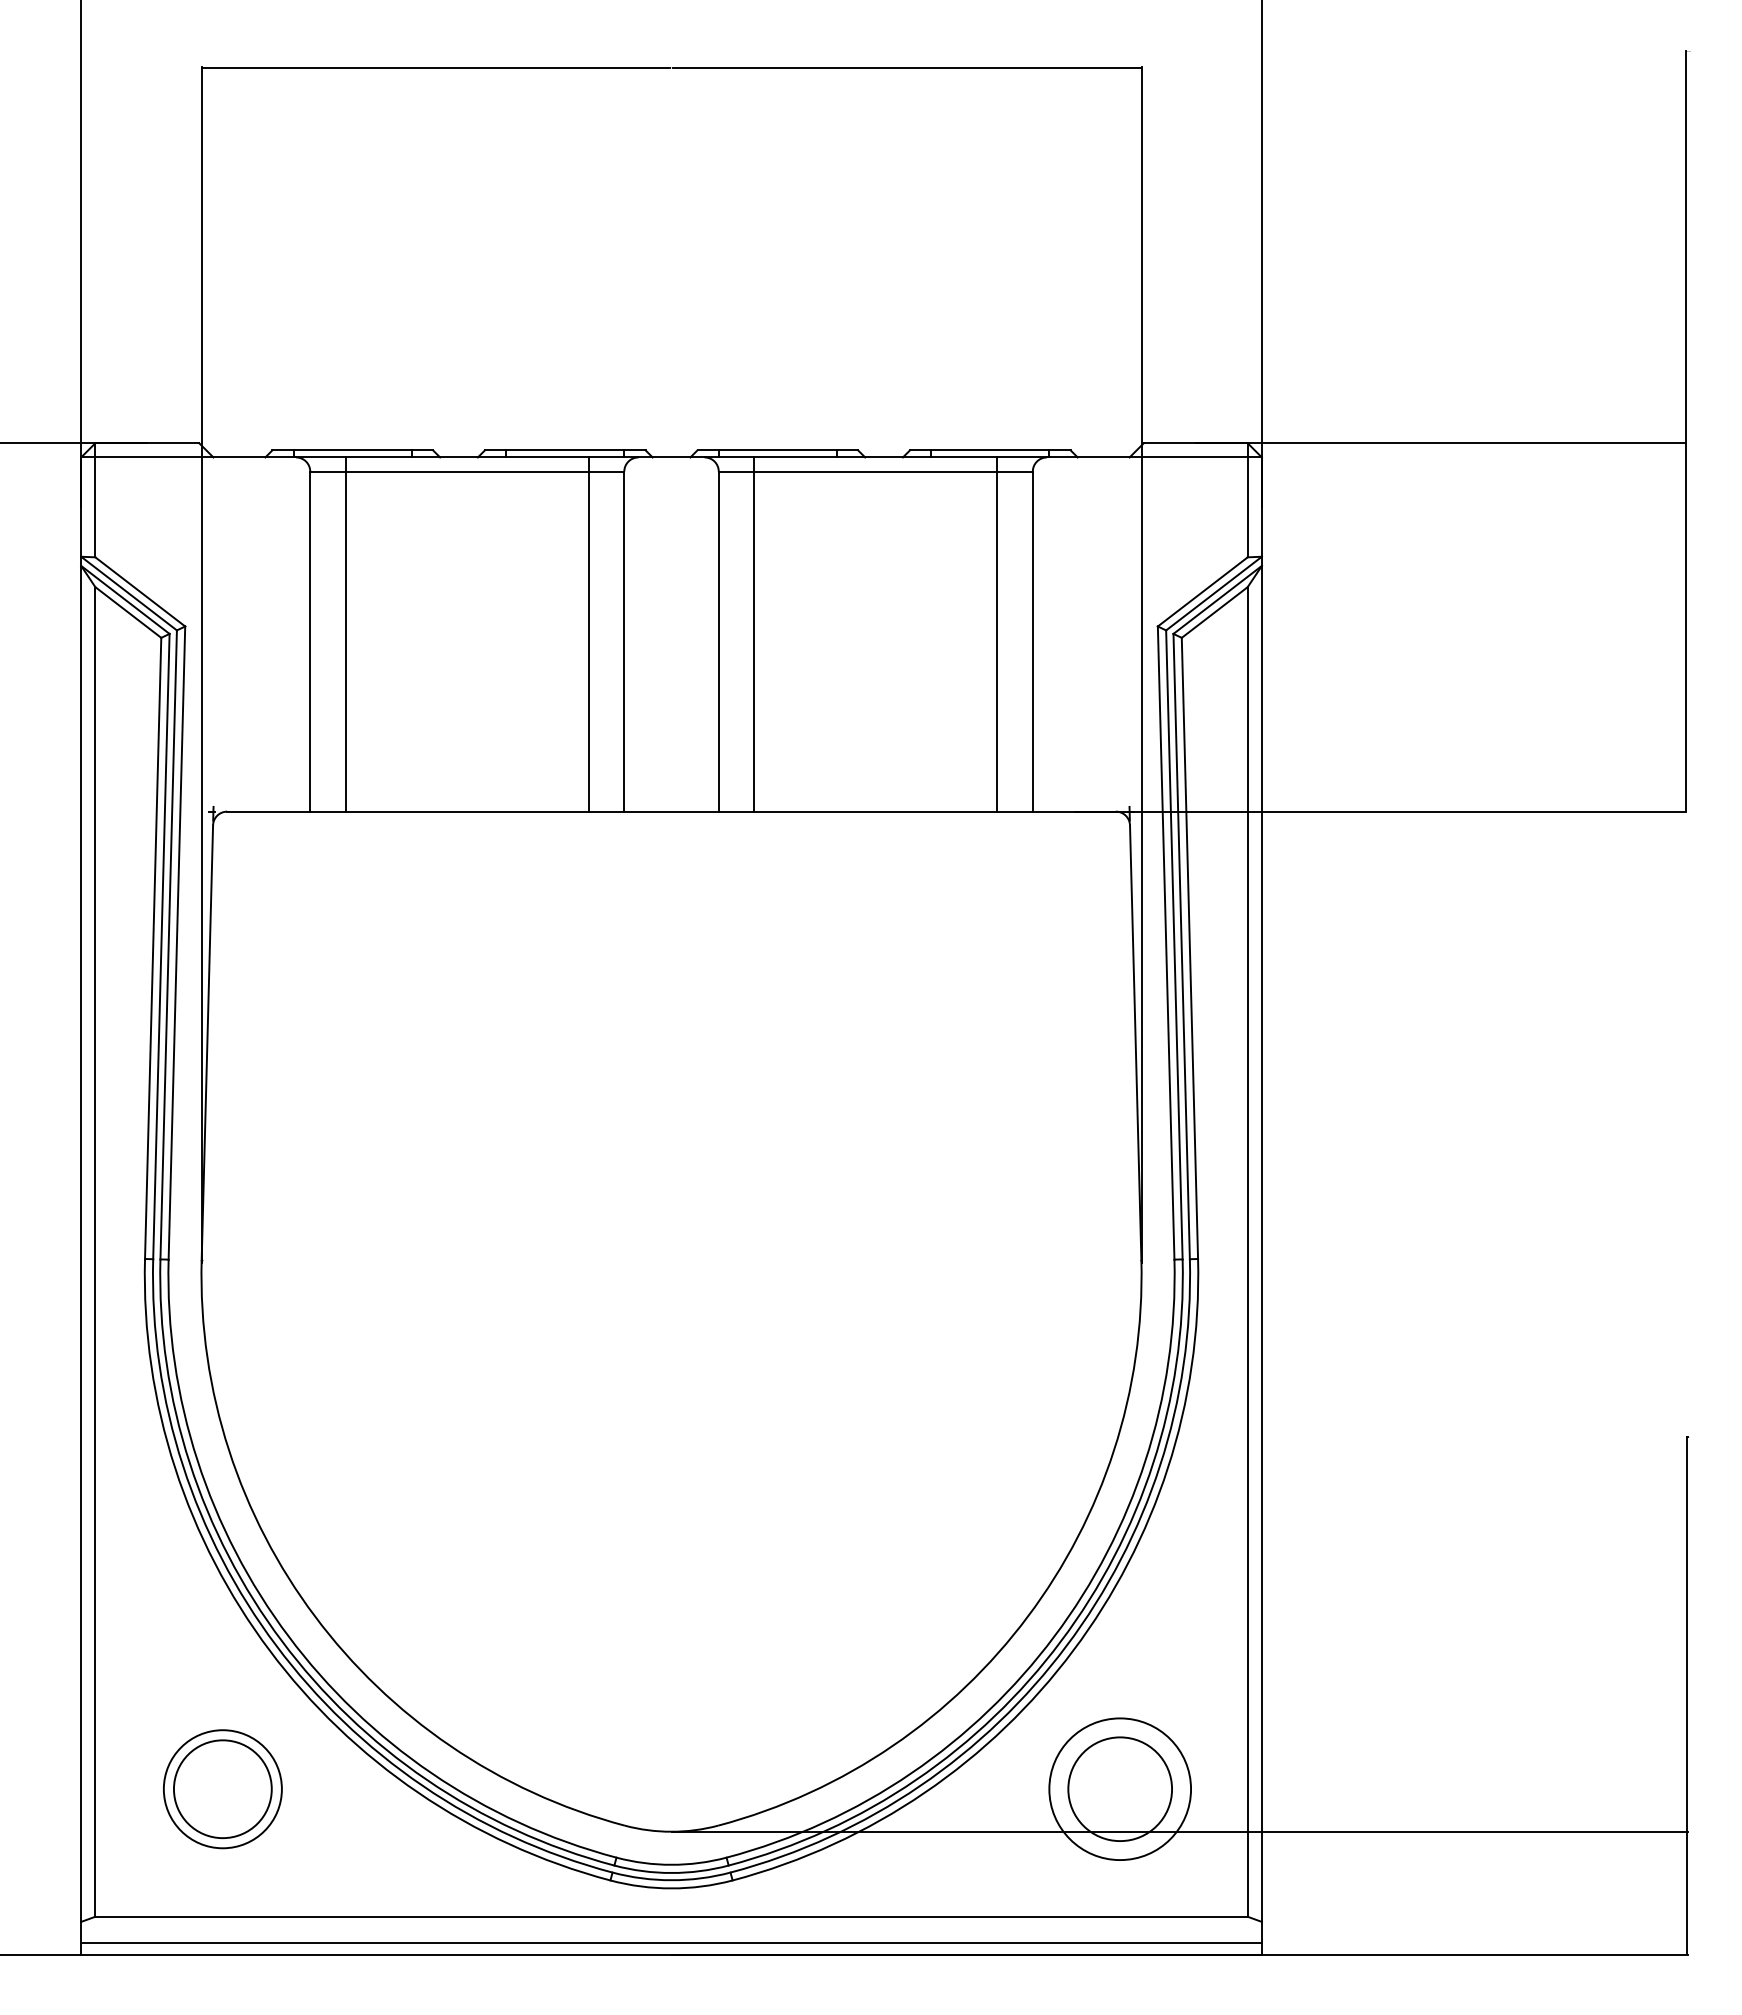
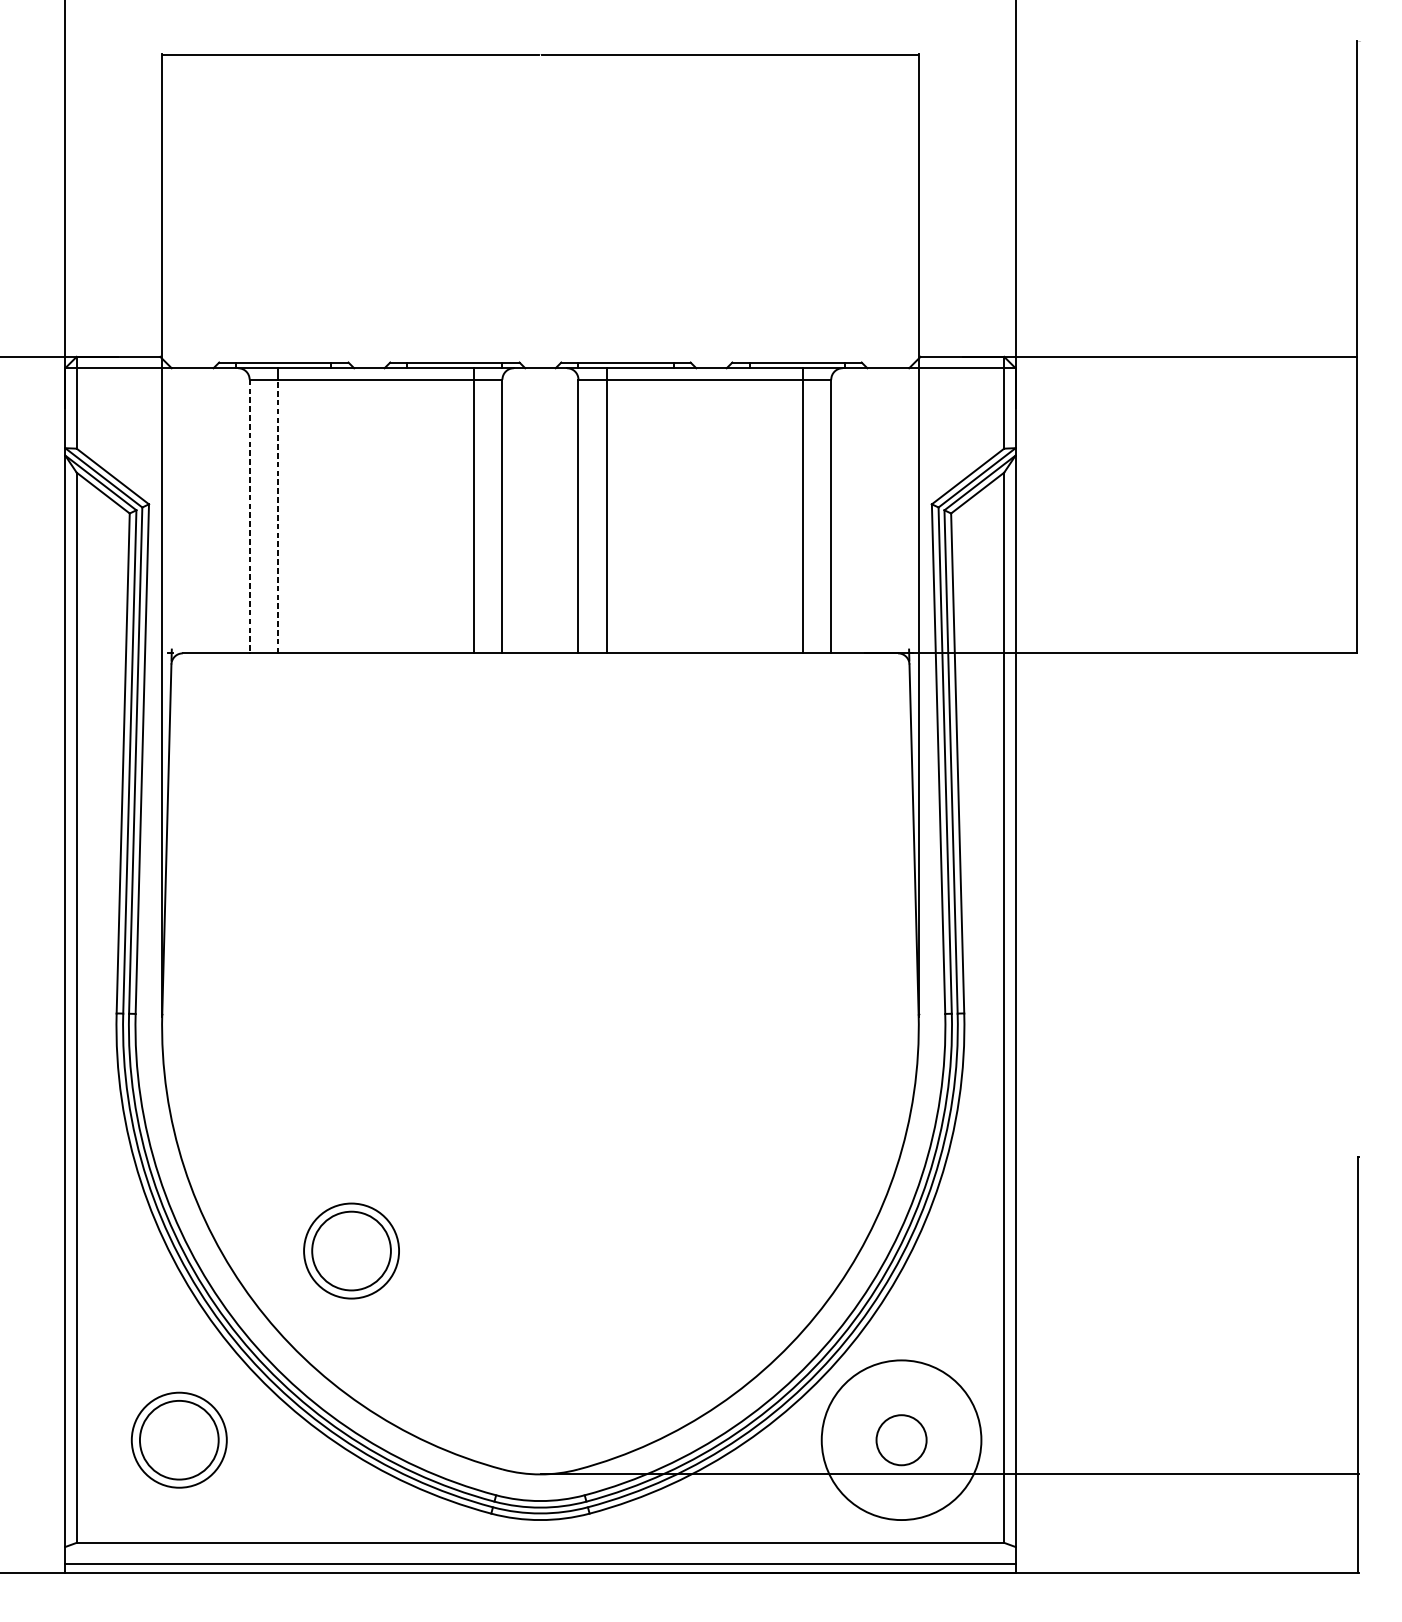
line: (345, 641) -> (278, 516), solid -> dashed
line: (310, 642) -> (249, 517), solid -> dashed
part: (436, 1554) -> (351, 1251), added
circle: (1120, 1789) -> (901, 1440), size x0.6
circle: (1120, 1789) -> (901, 1440), size x1.4

